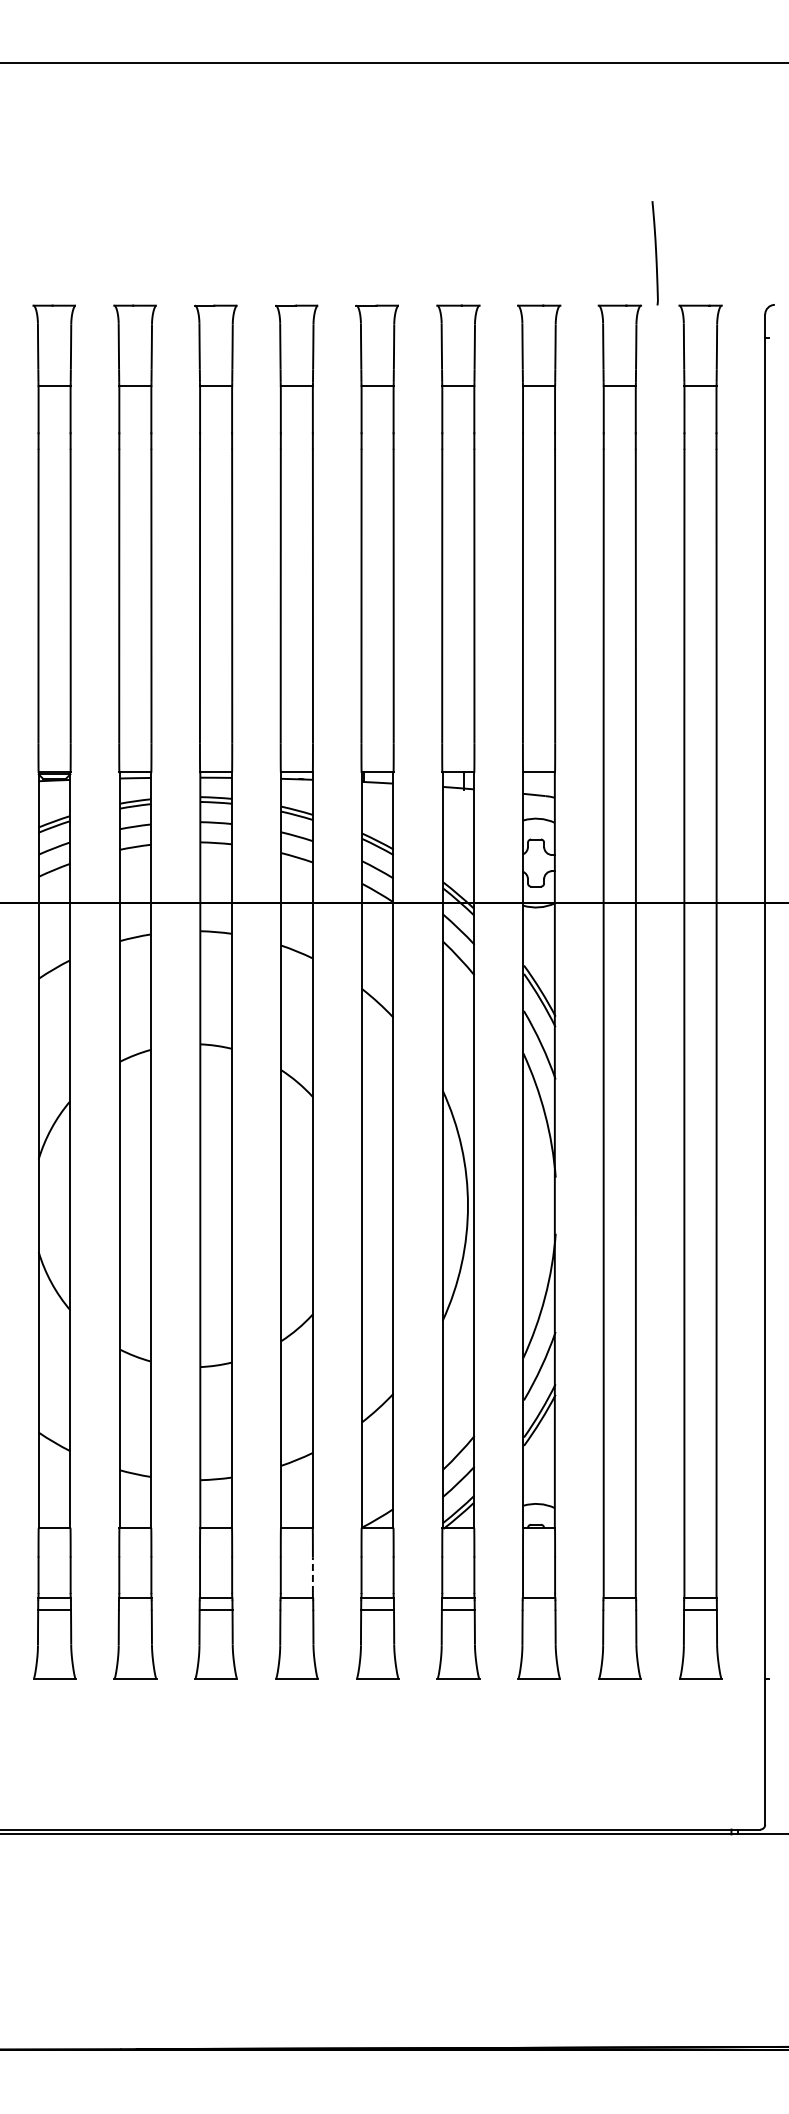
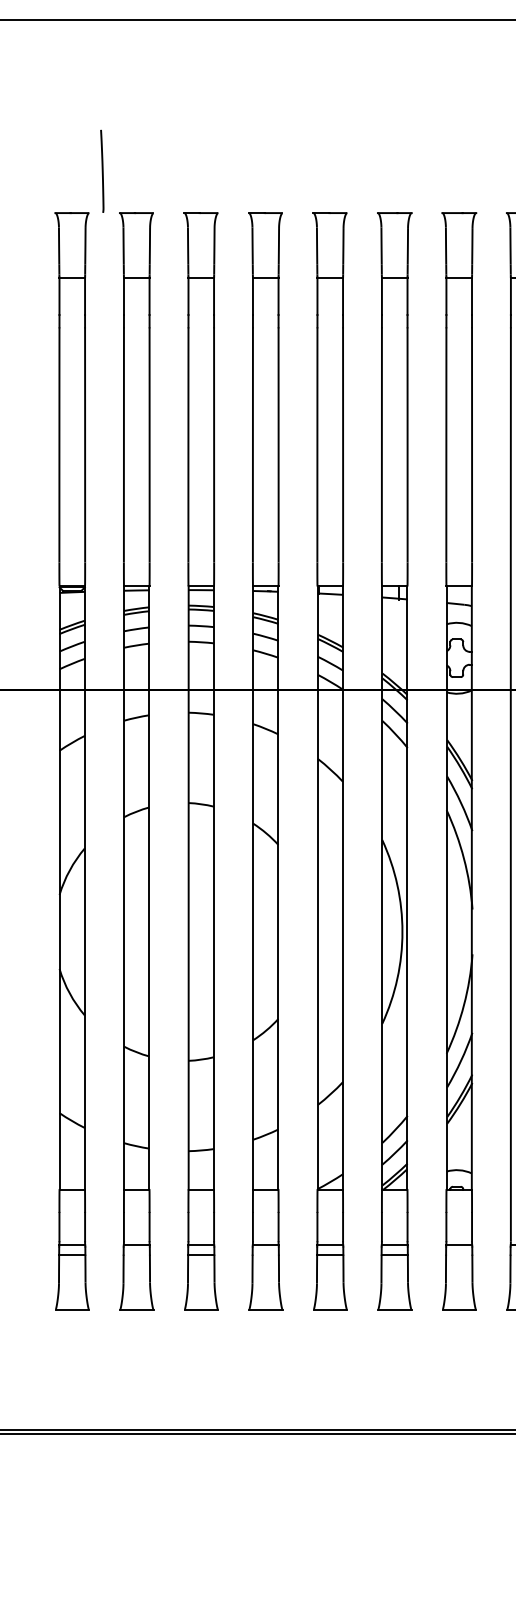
line: (91, 253) -> (101, 171), added
line: (312, 1575) -> (278, 1227), dashed -> solid

